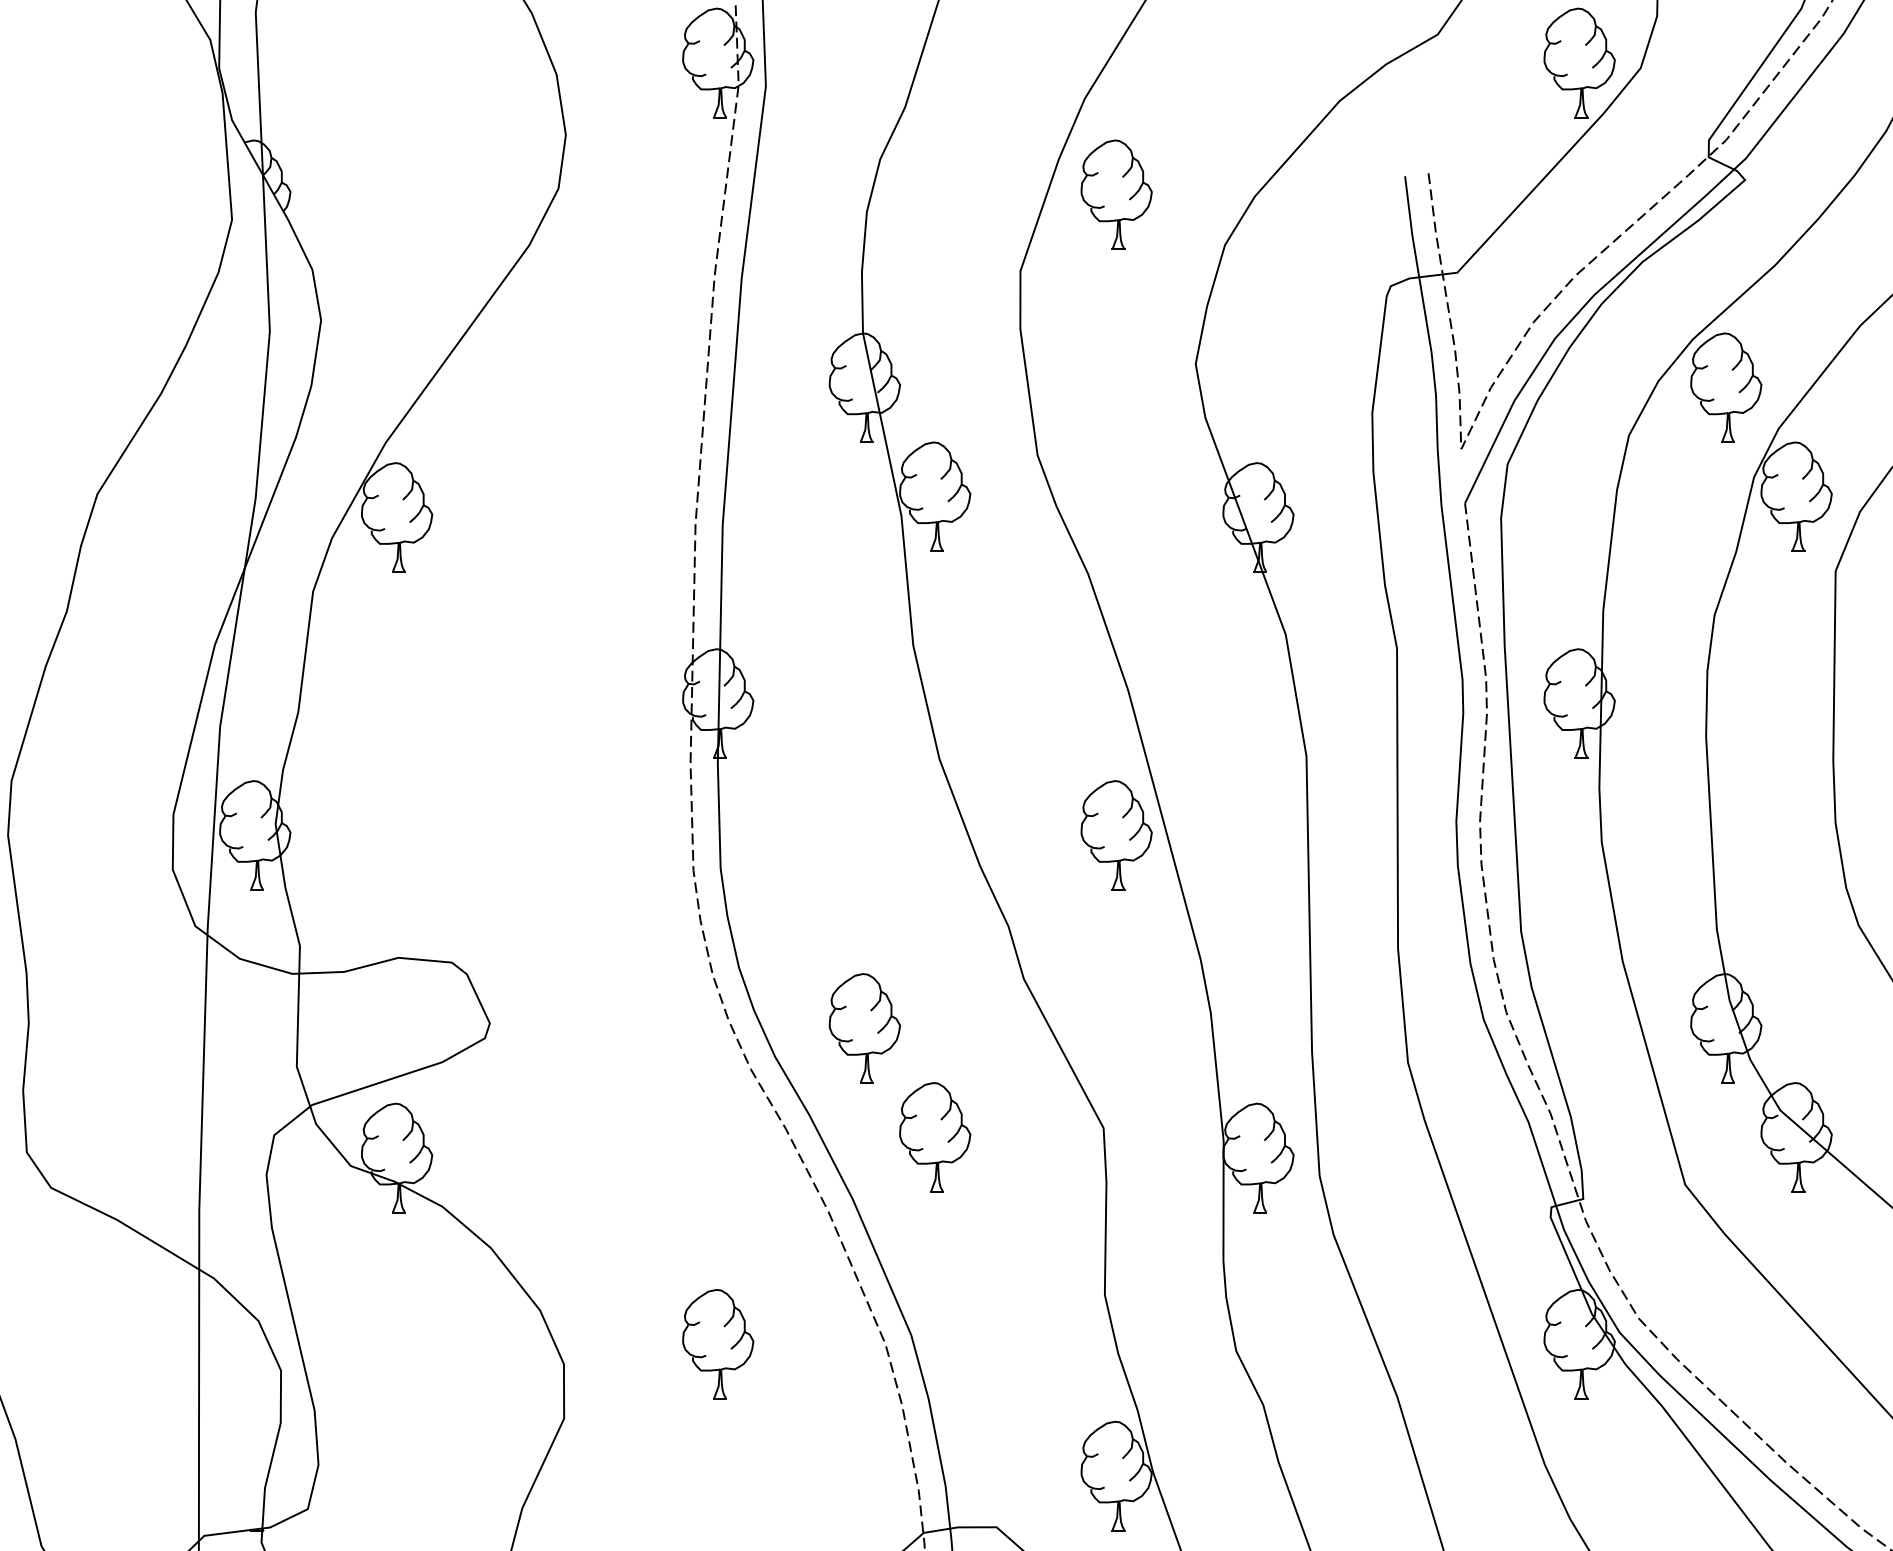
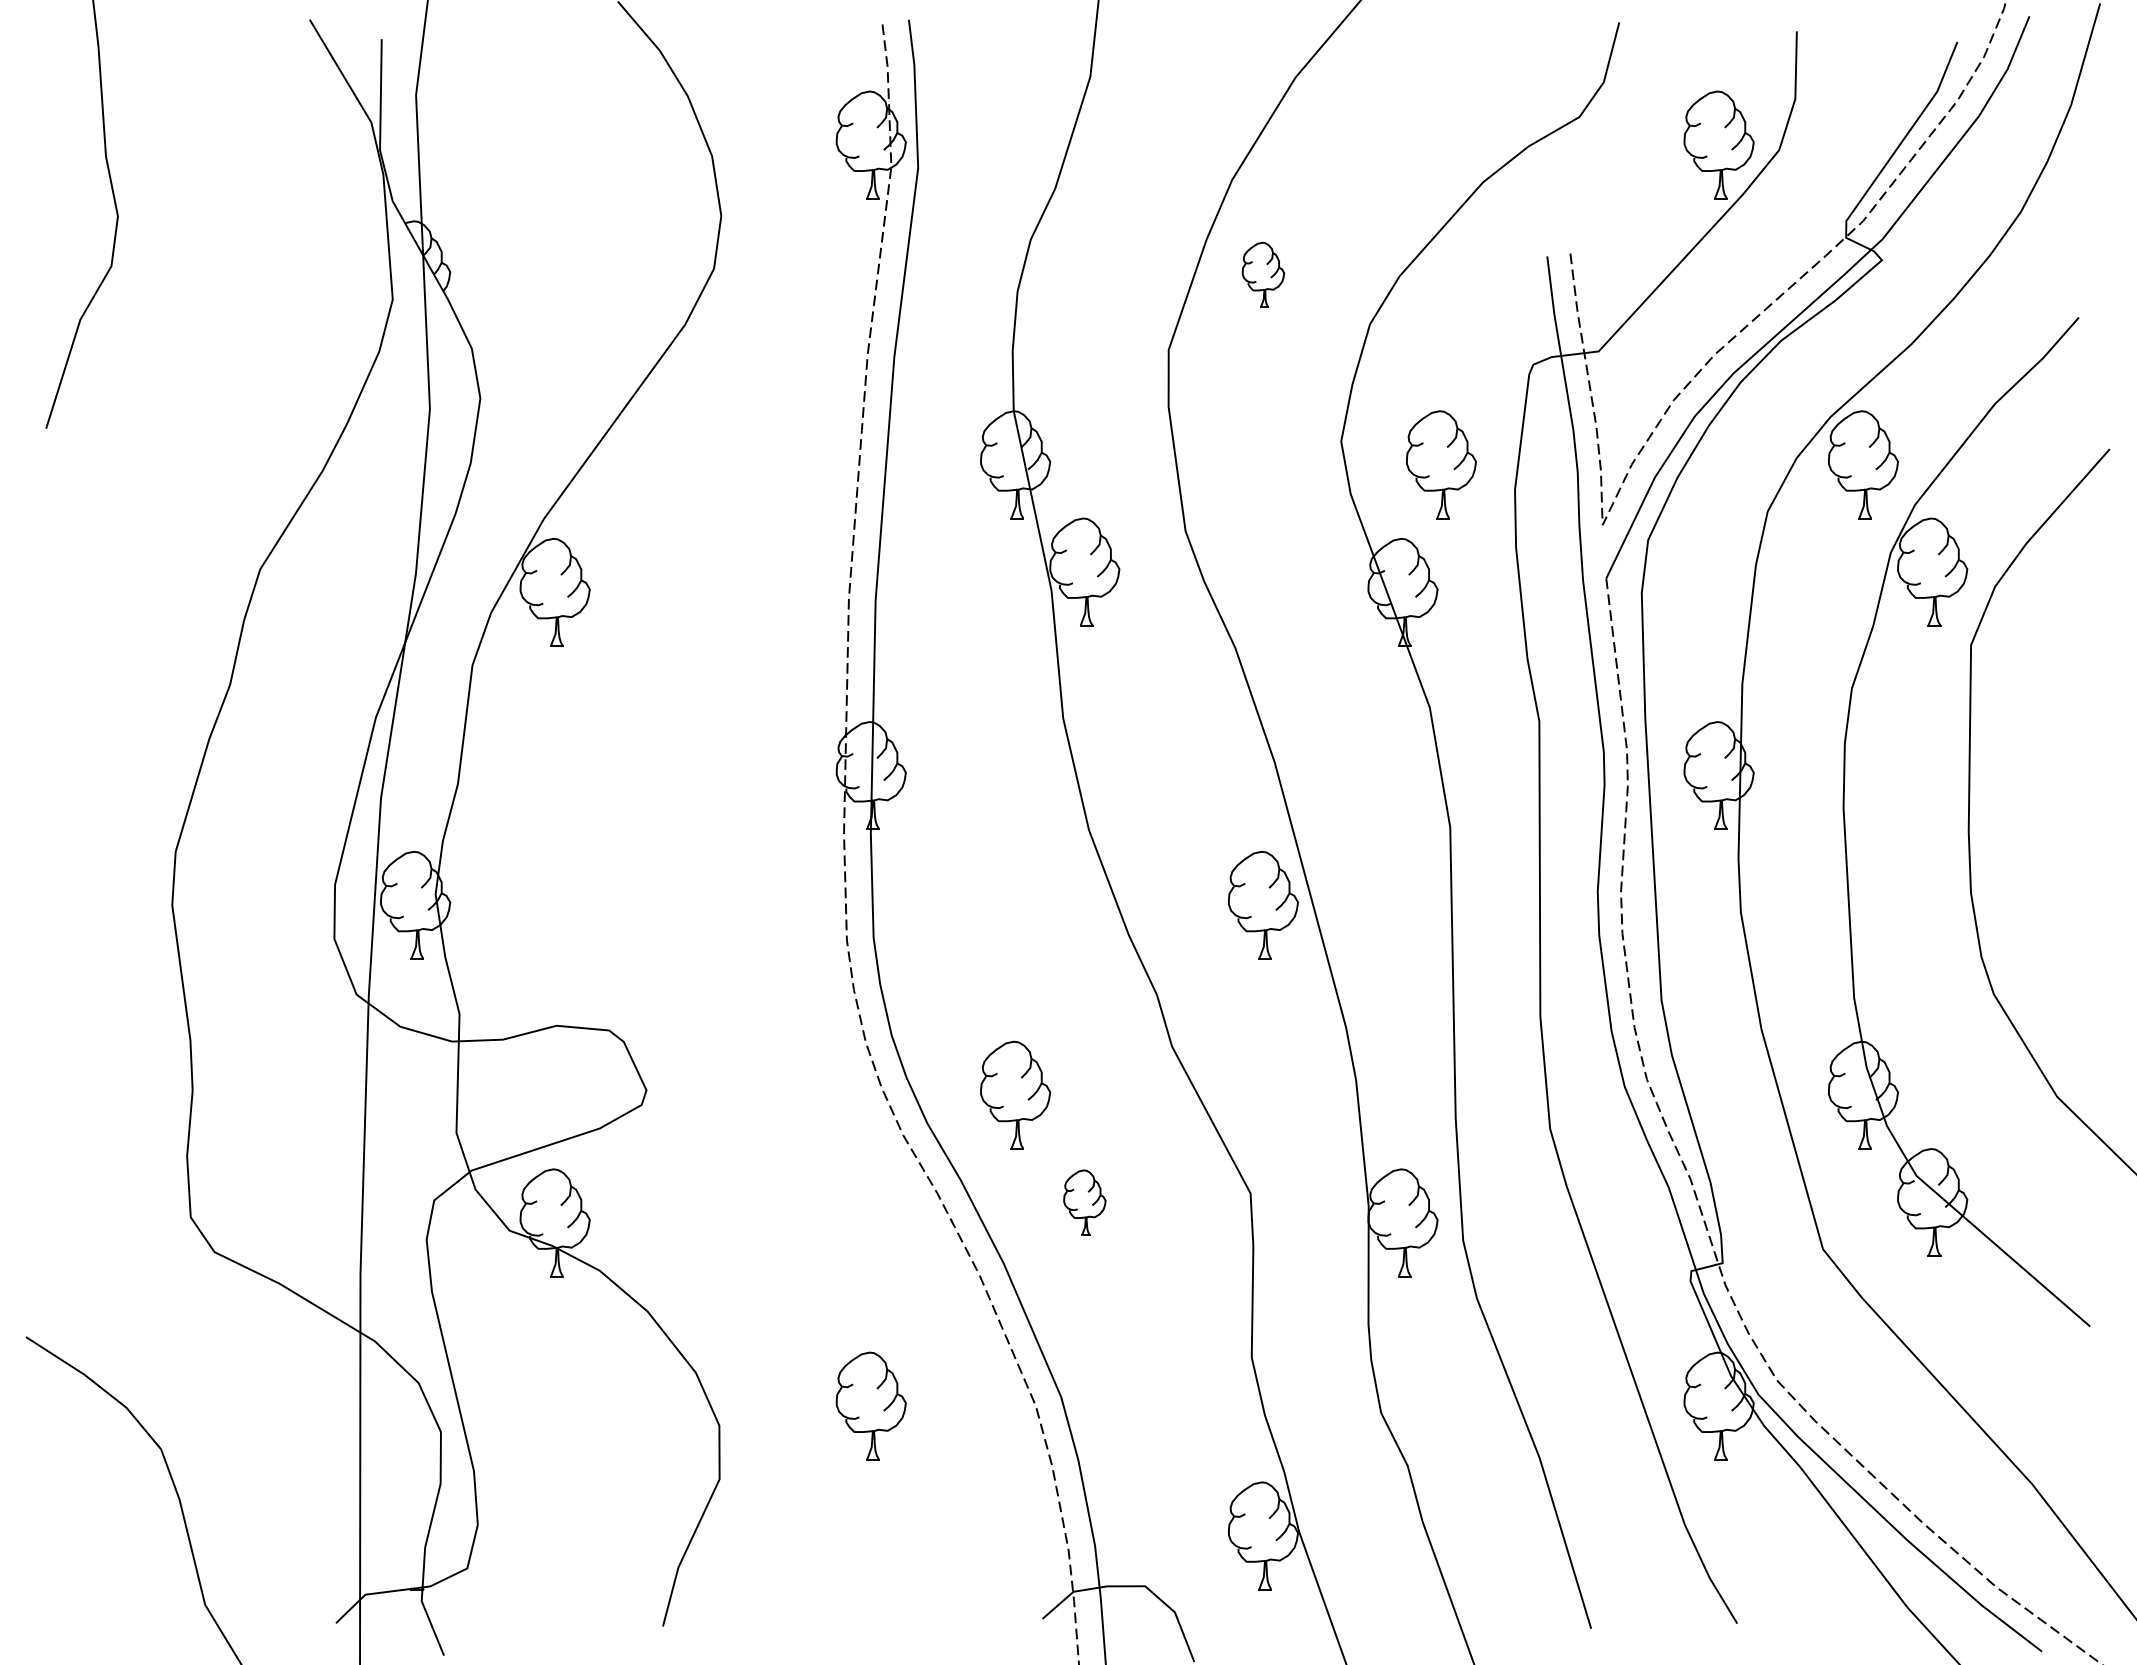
part: (1116, 194) -> (1263, 274), size x0.6
part: (1297, 387) -> (1441, 464), added
part: (934, 1137) -> (1084, 1202), size x0.6

